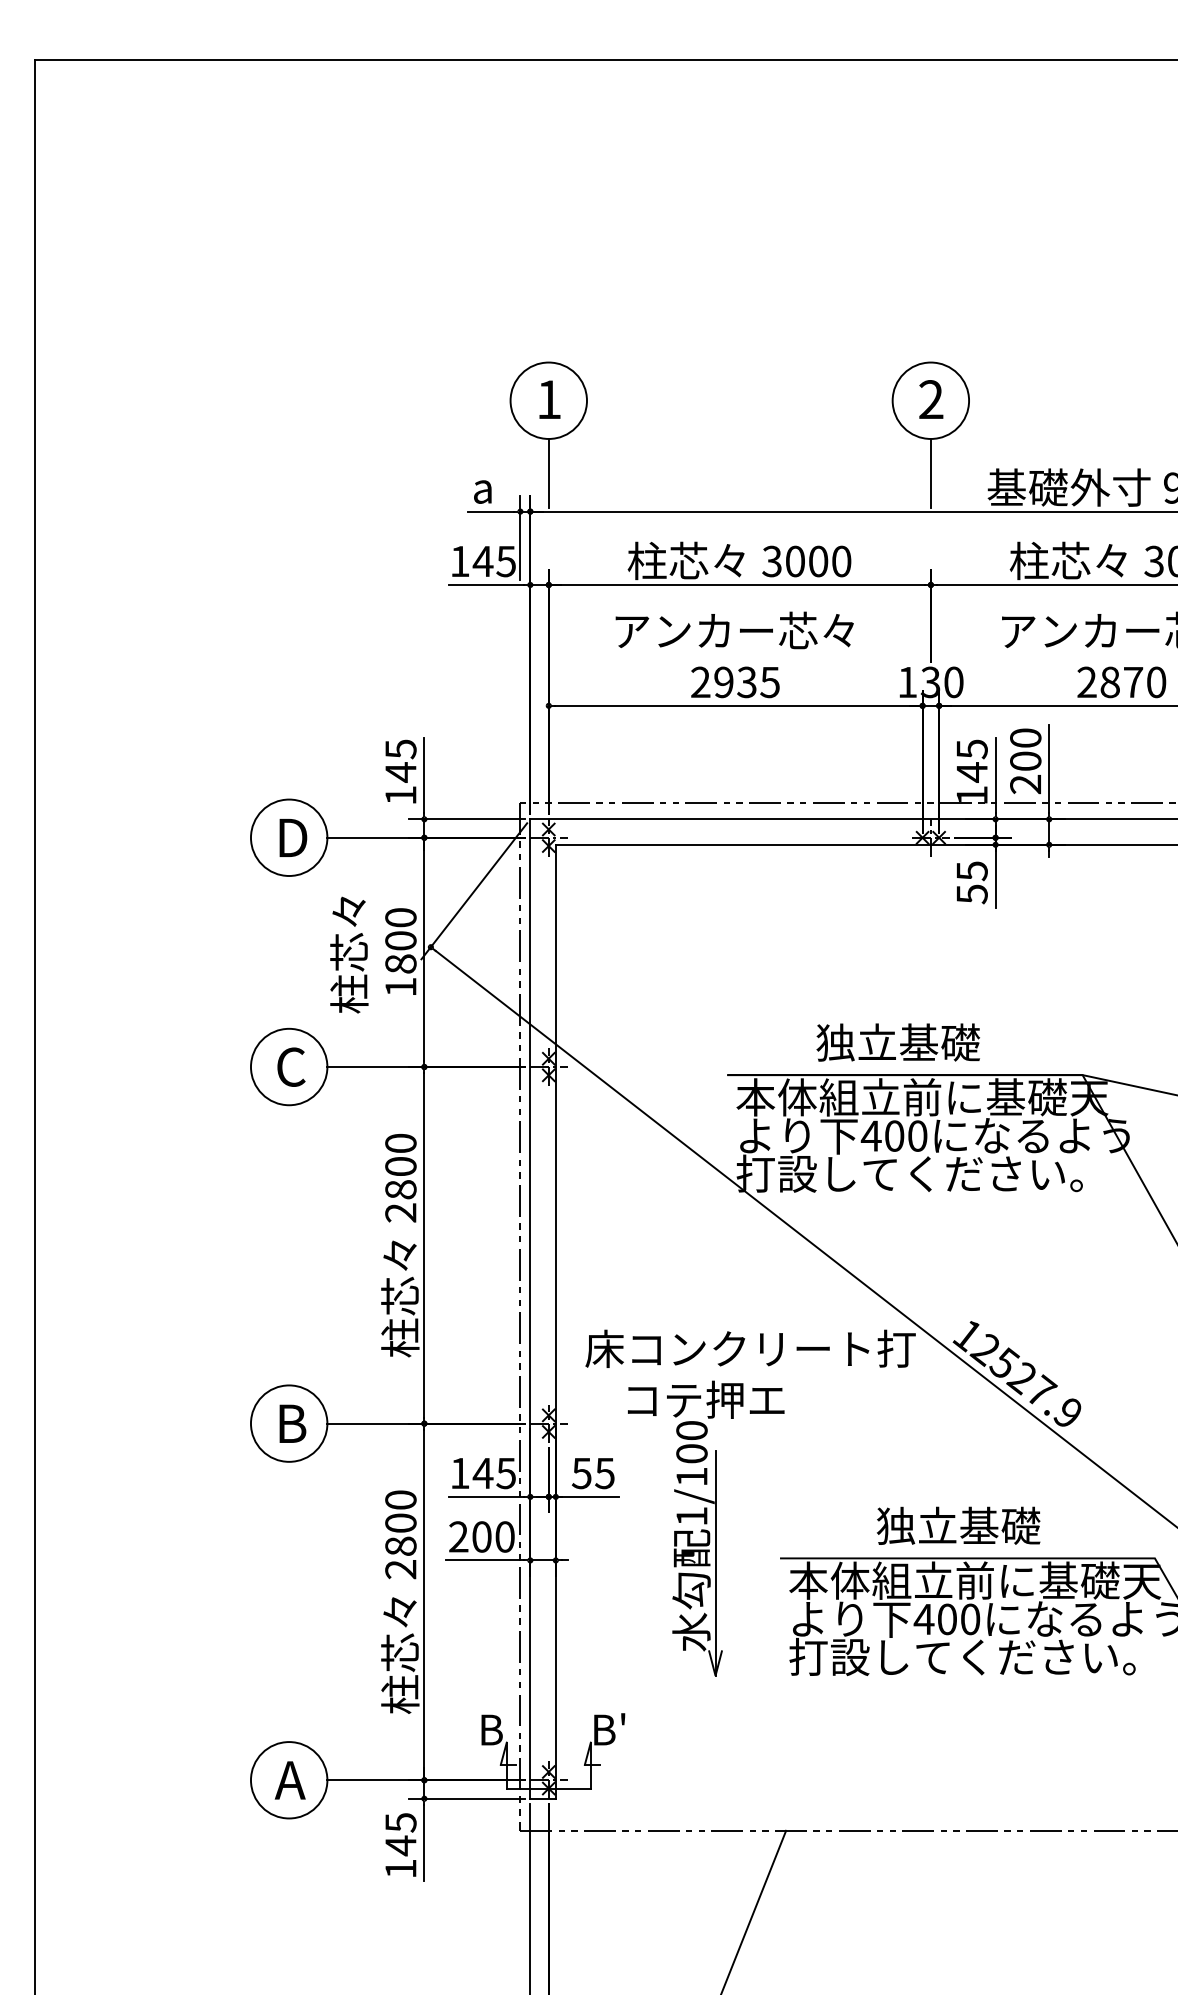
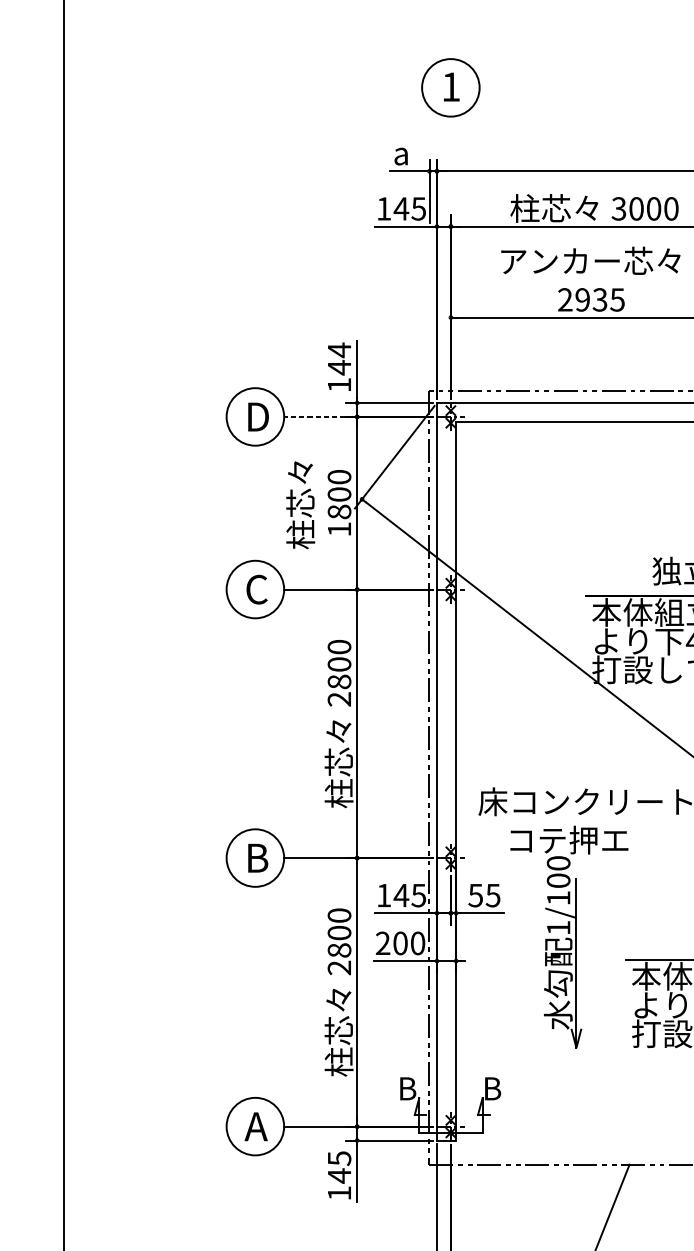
line: (548, 472) -> (450, 141), removed
text: (400, 749) -> (339, 350), 145 -> 144
line: (368, 837) -> (315, 416), solid -> dashed
text: (623, 1719) -> (507, 1080), B' -> B

